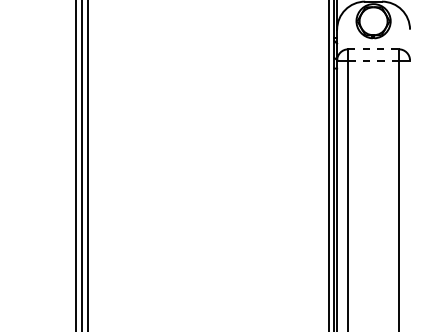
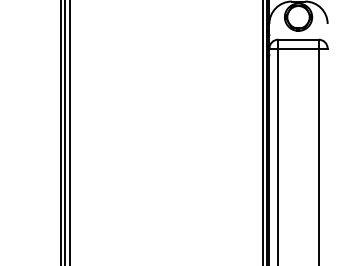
line: (374, 49) -> (299, 39), dashed -> solid
line: (373, 60) -> (298, 48), dashed -> solid

